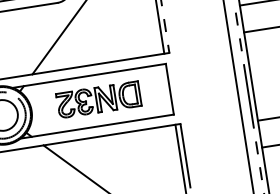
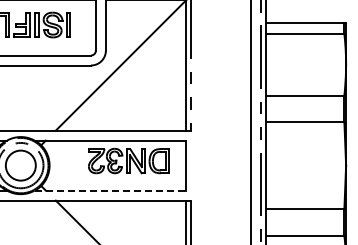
part: (98, 99) -> (128, 160), moved
line: (97, 126) -> (110, 190), solid -> dashed

